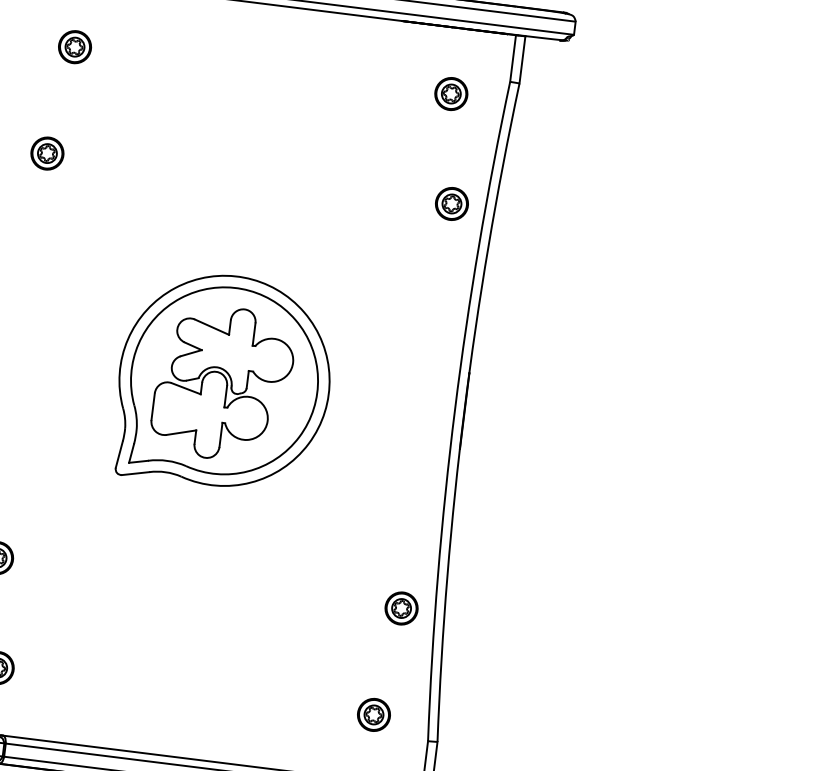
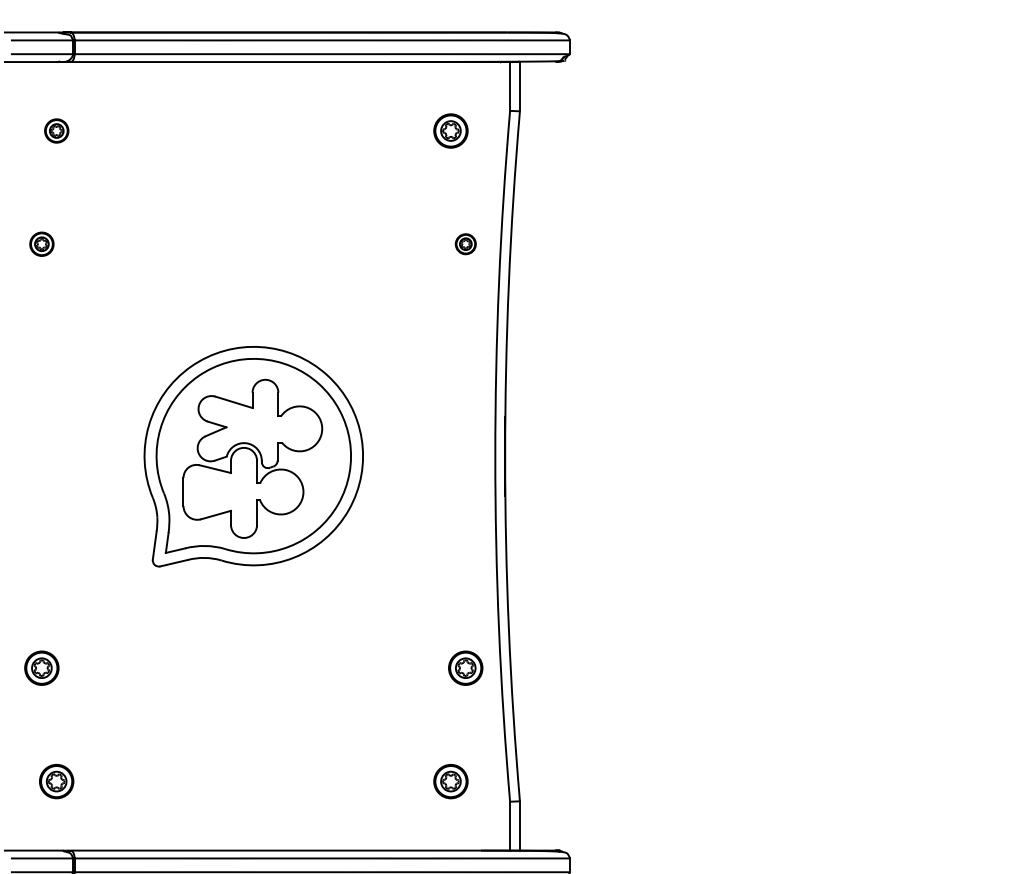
part: (74, 46) -> (56, 130), size x0.7
part: (47, 152) -> (41, 243), size x0.7
part: (451, 203) -> (465, 243), size x0.6

